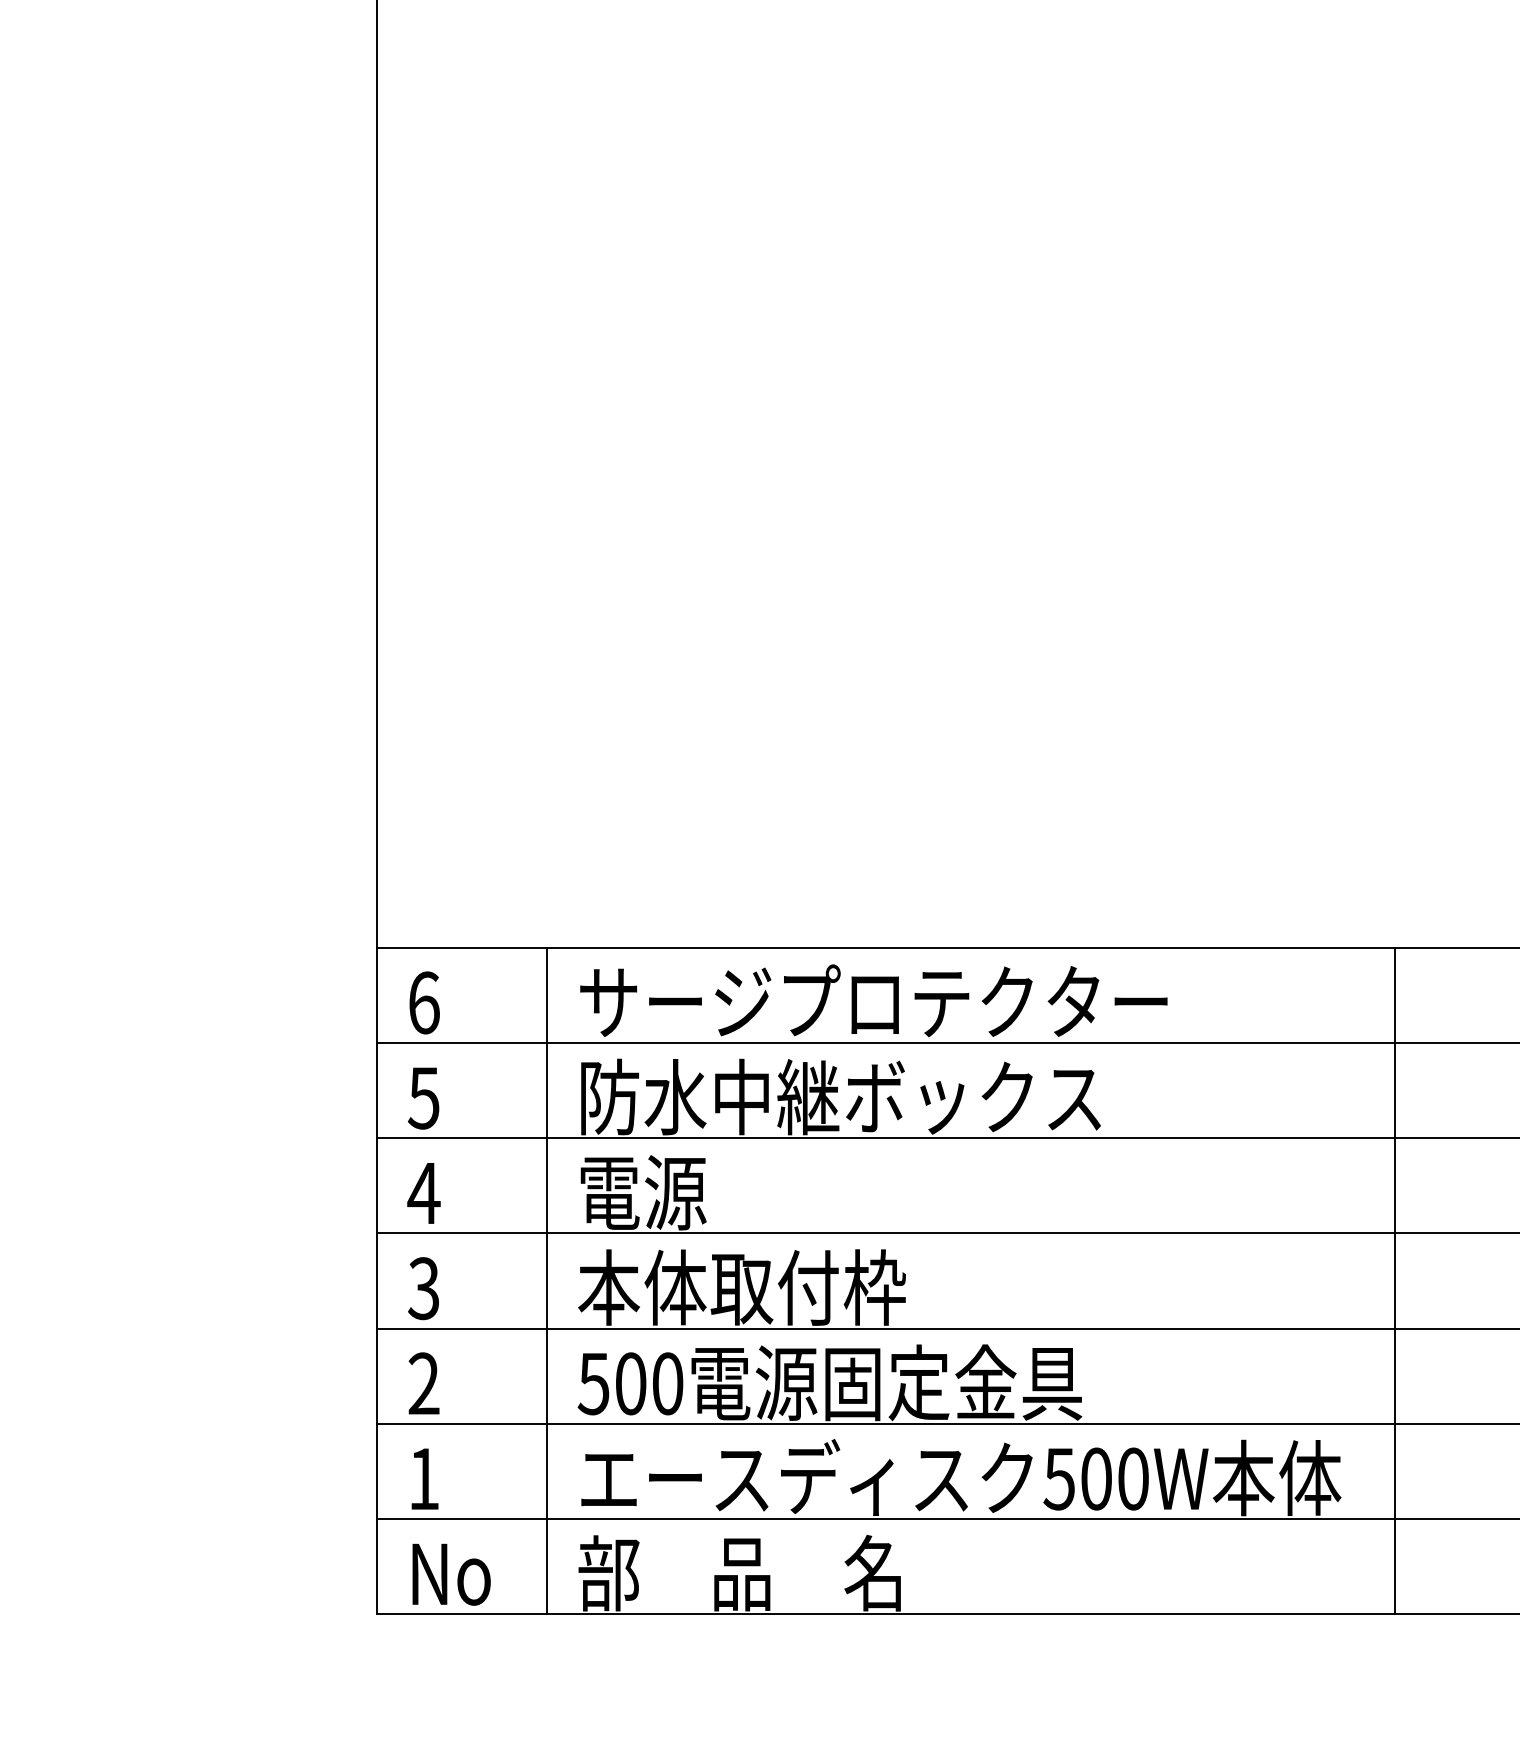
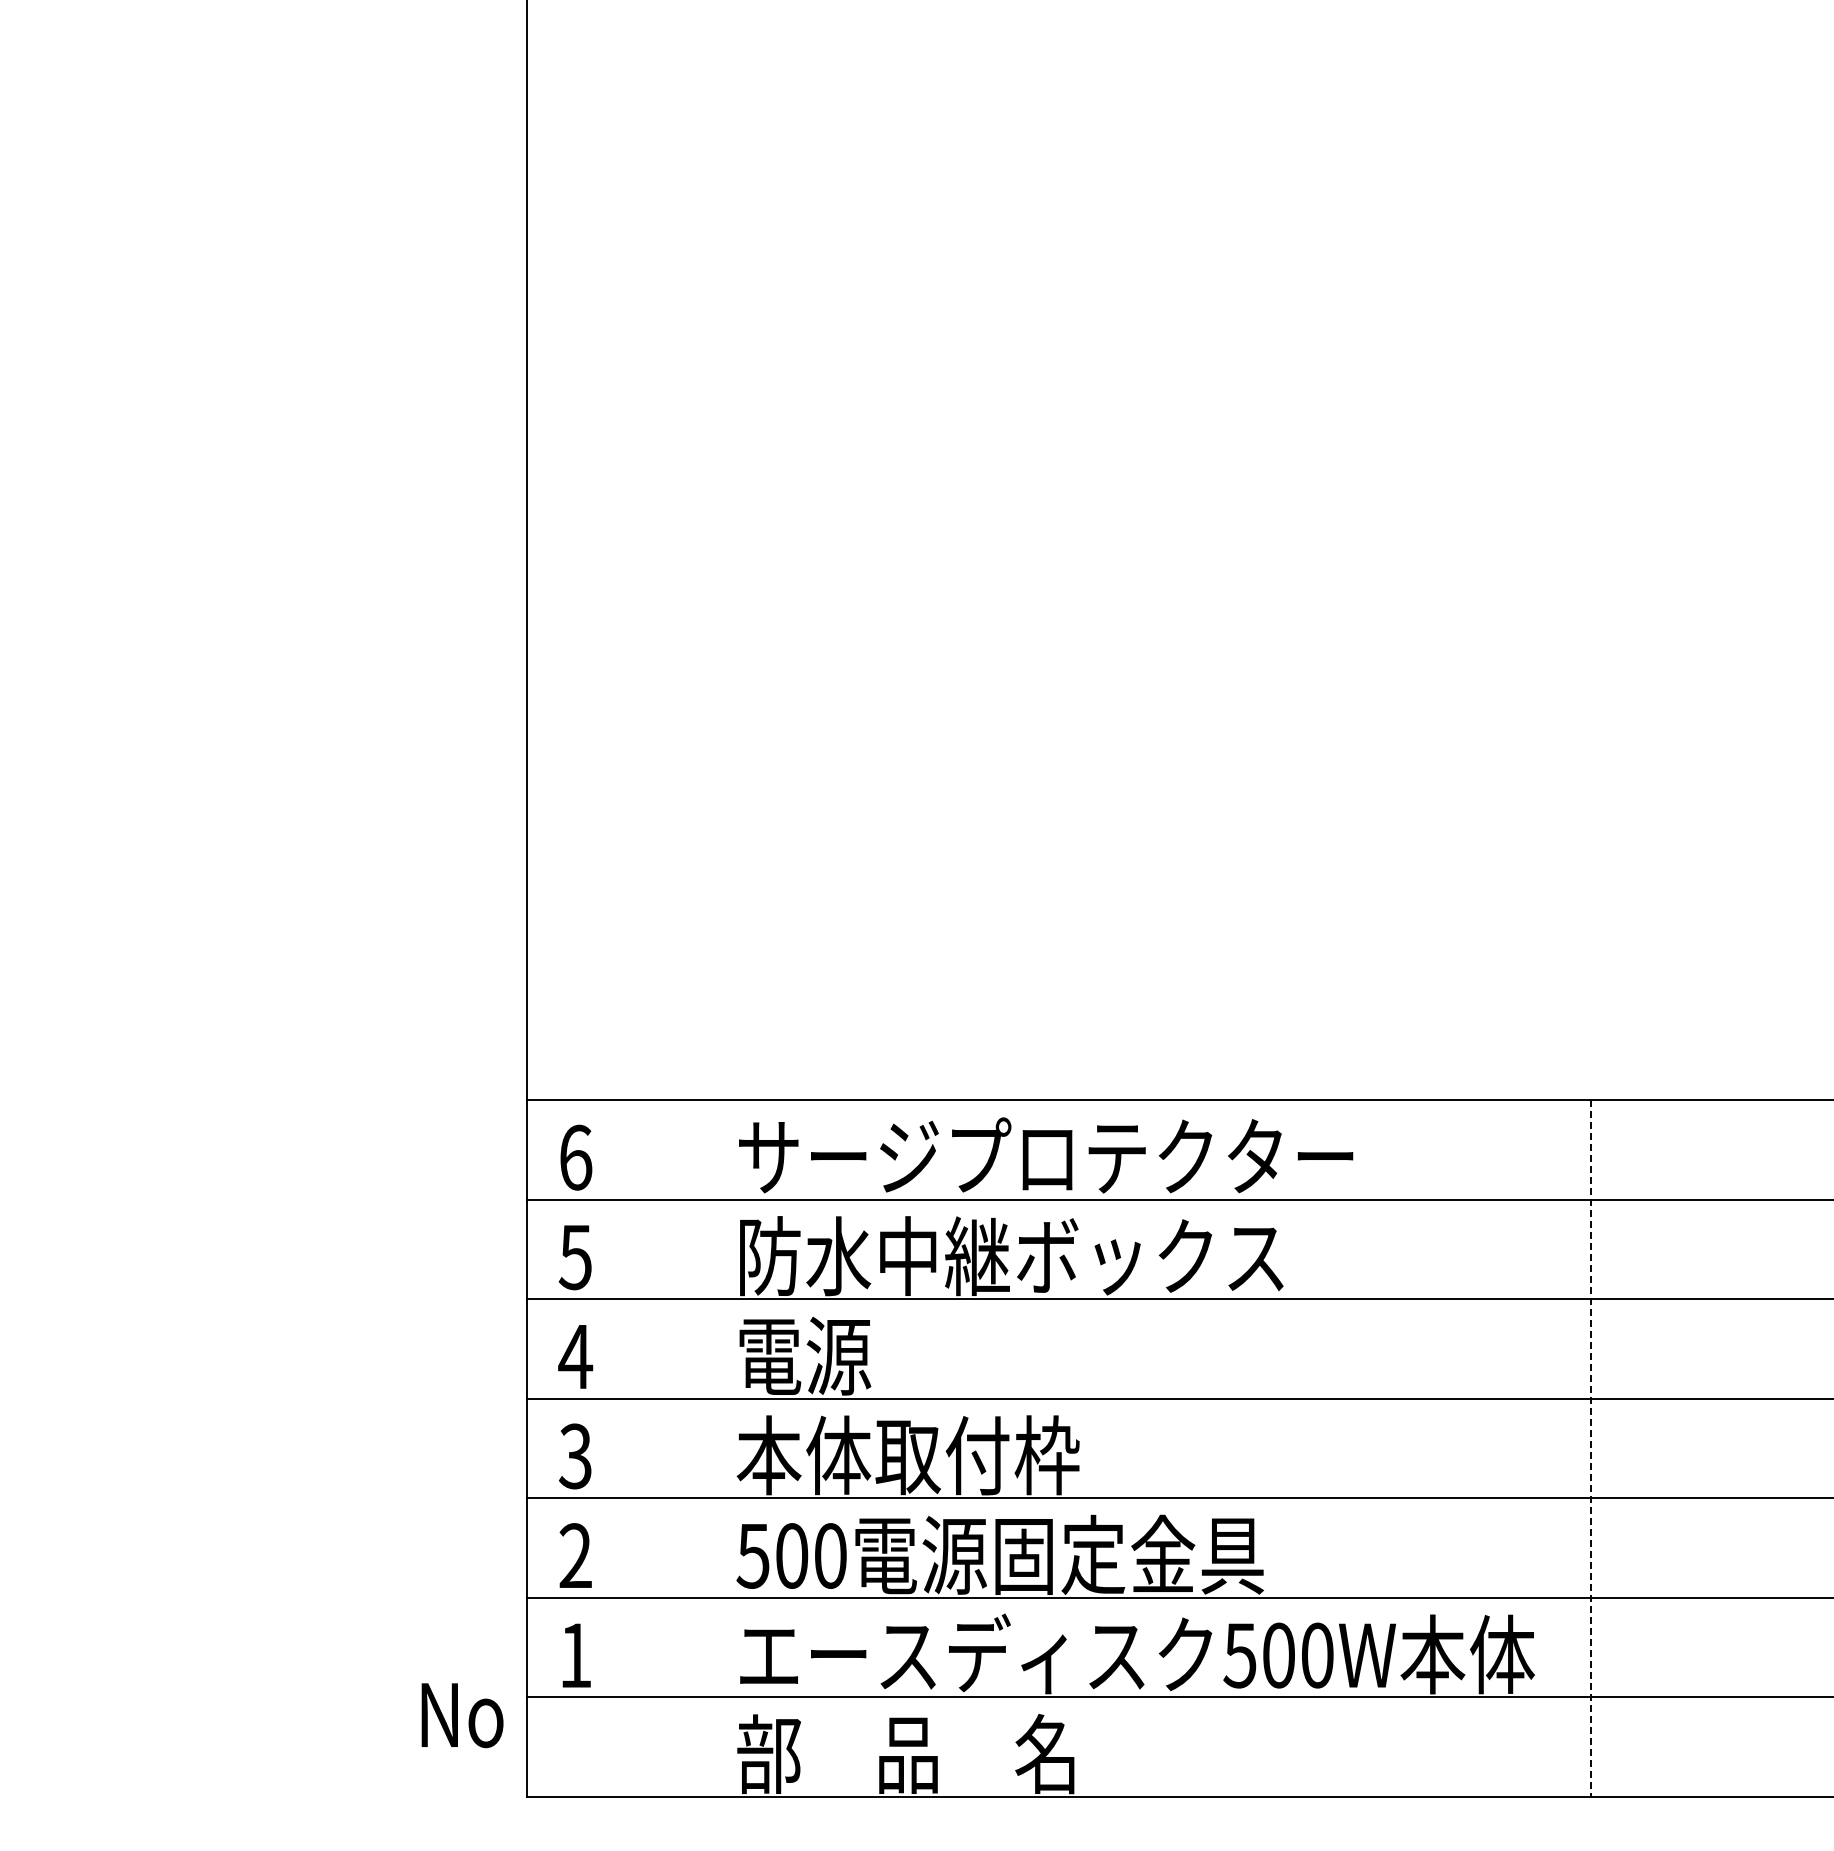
line: (547, 1281) -> (704, 1448), removed
line: (1394, 1281) -> (1590, 1448), solid -> dashed
text: (451, 1574) -> (462, 1715), moved

